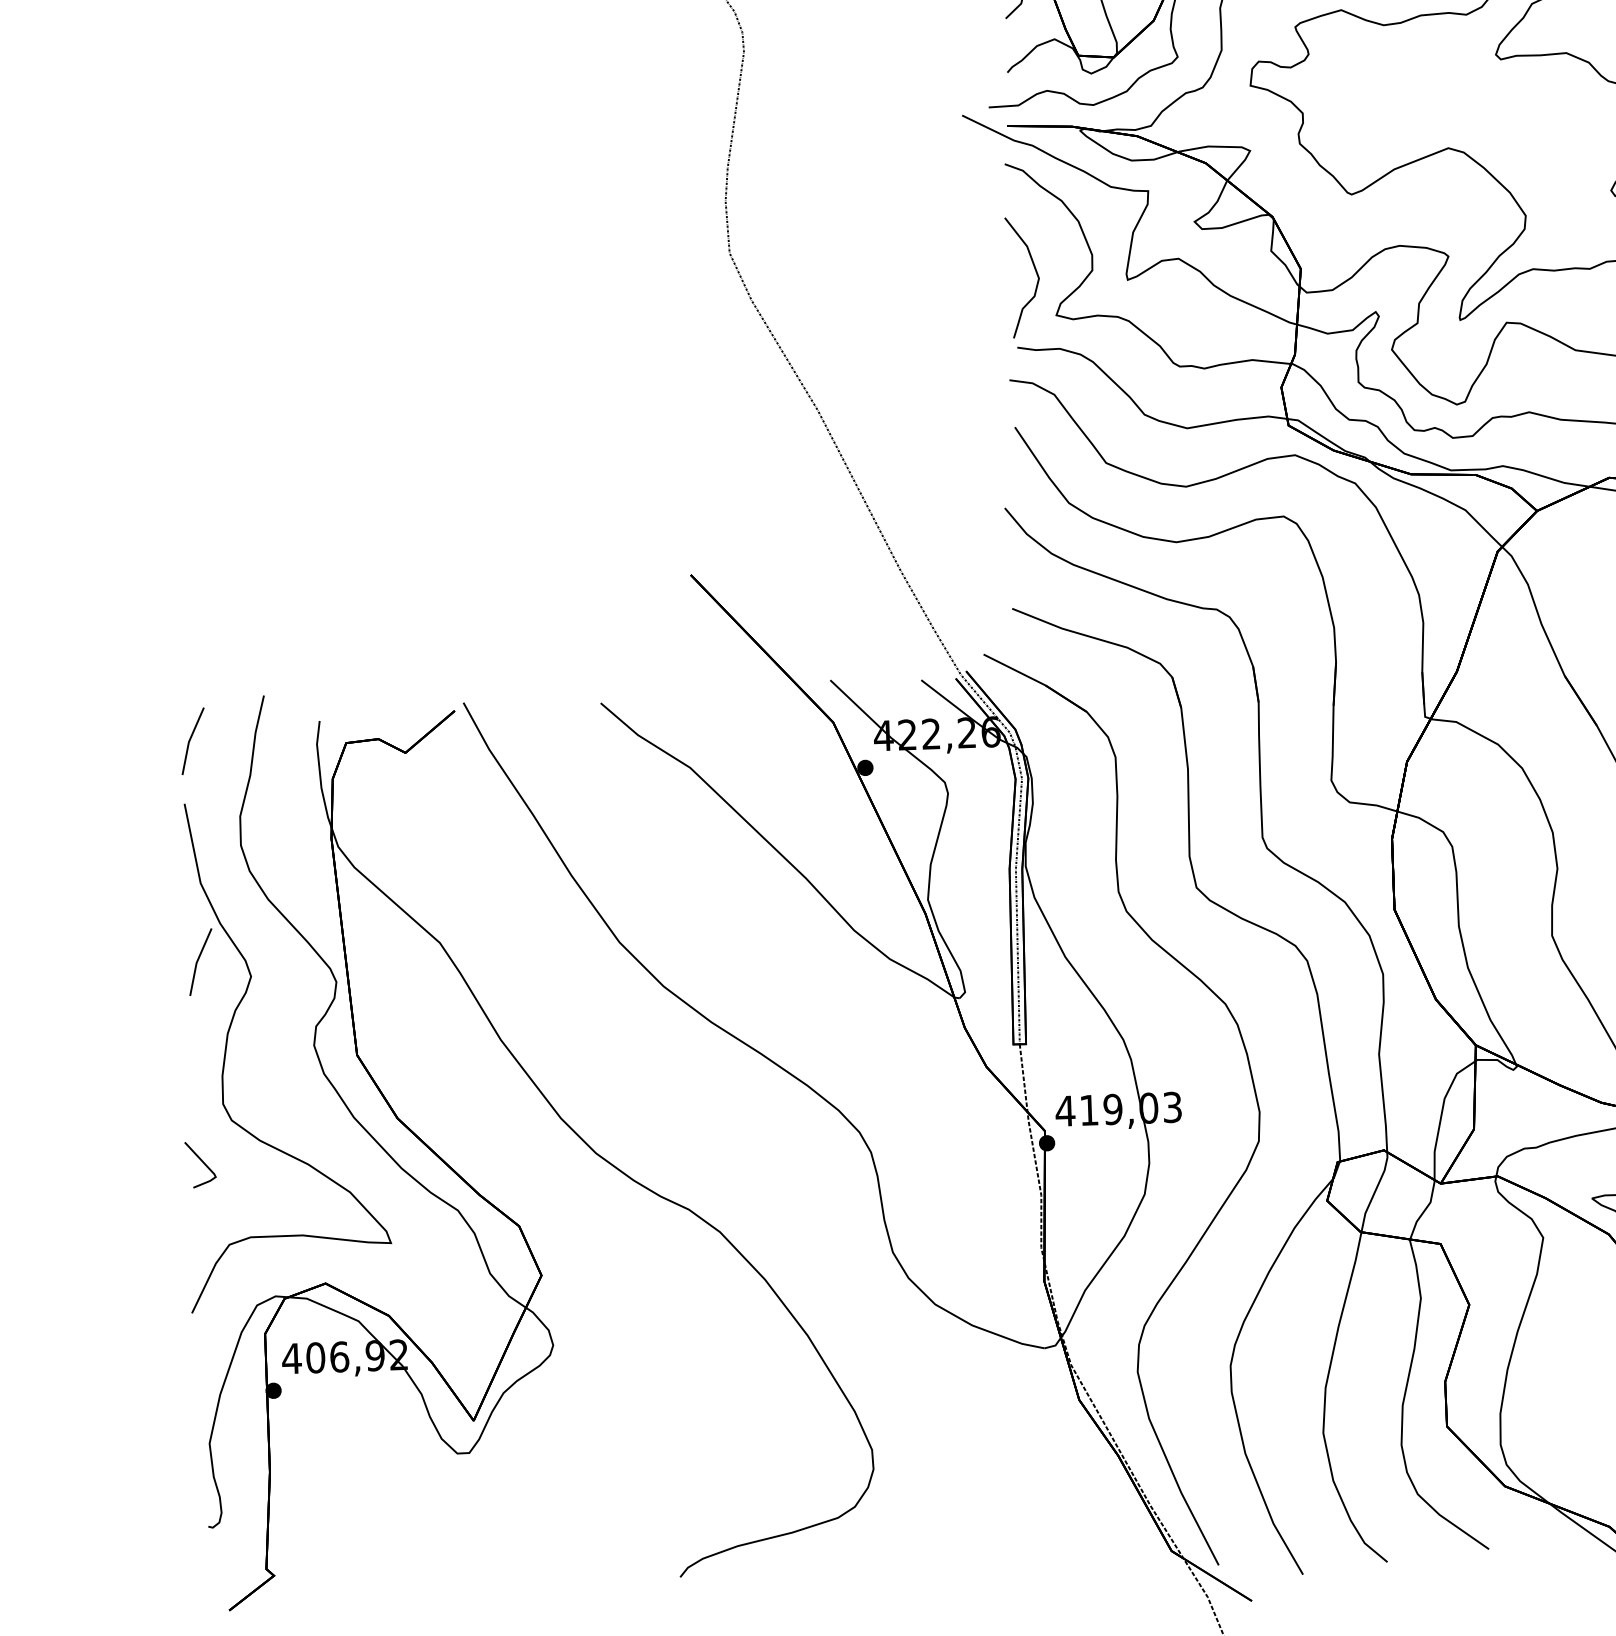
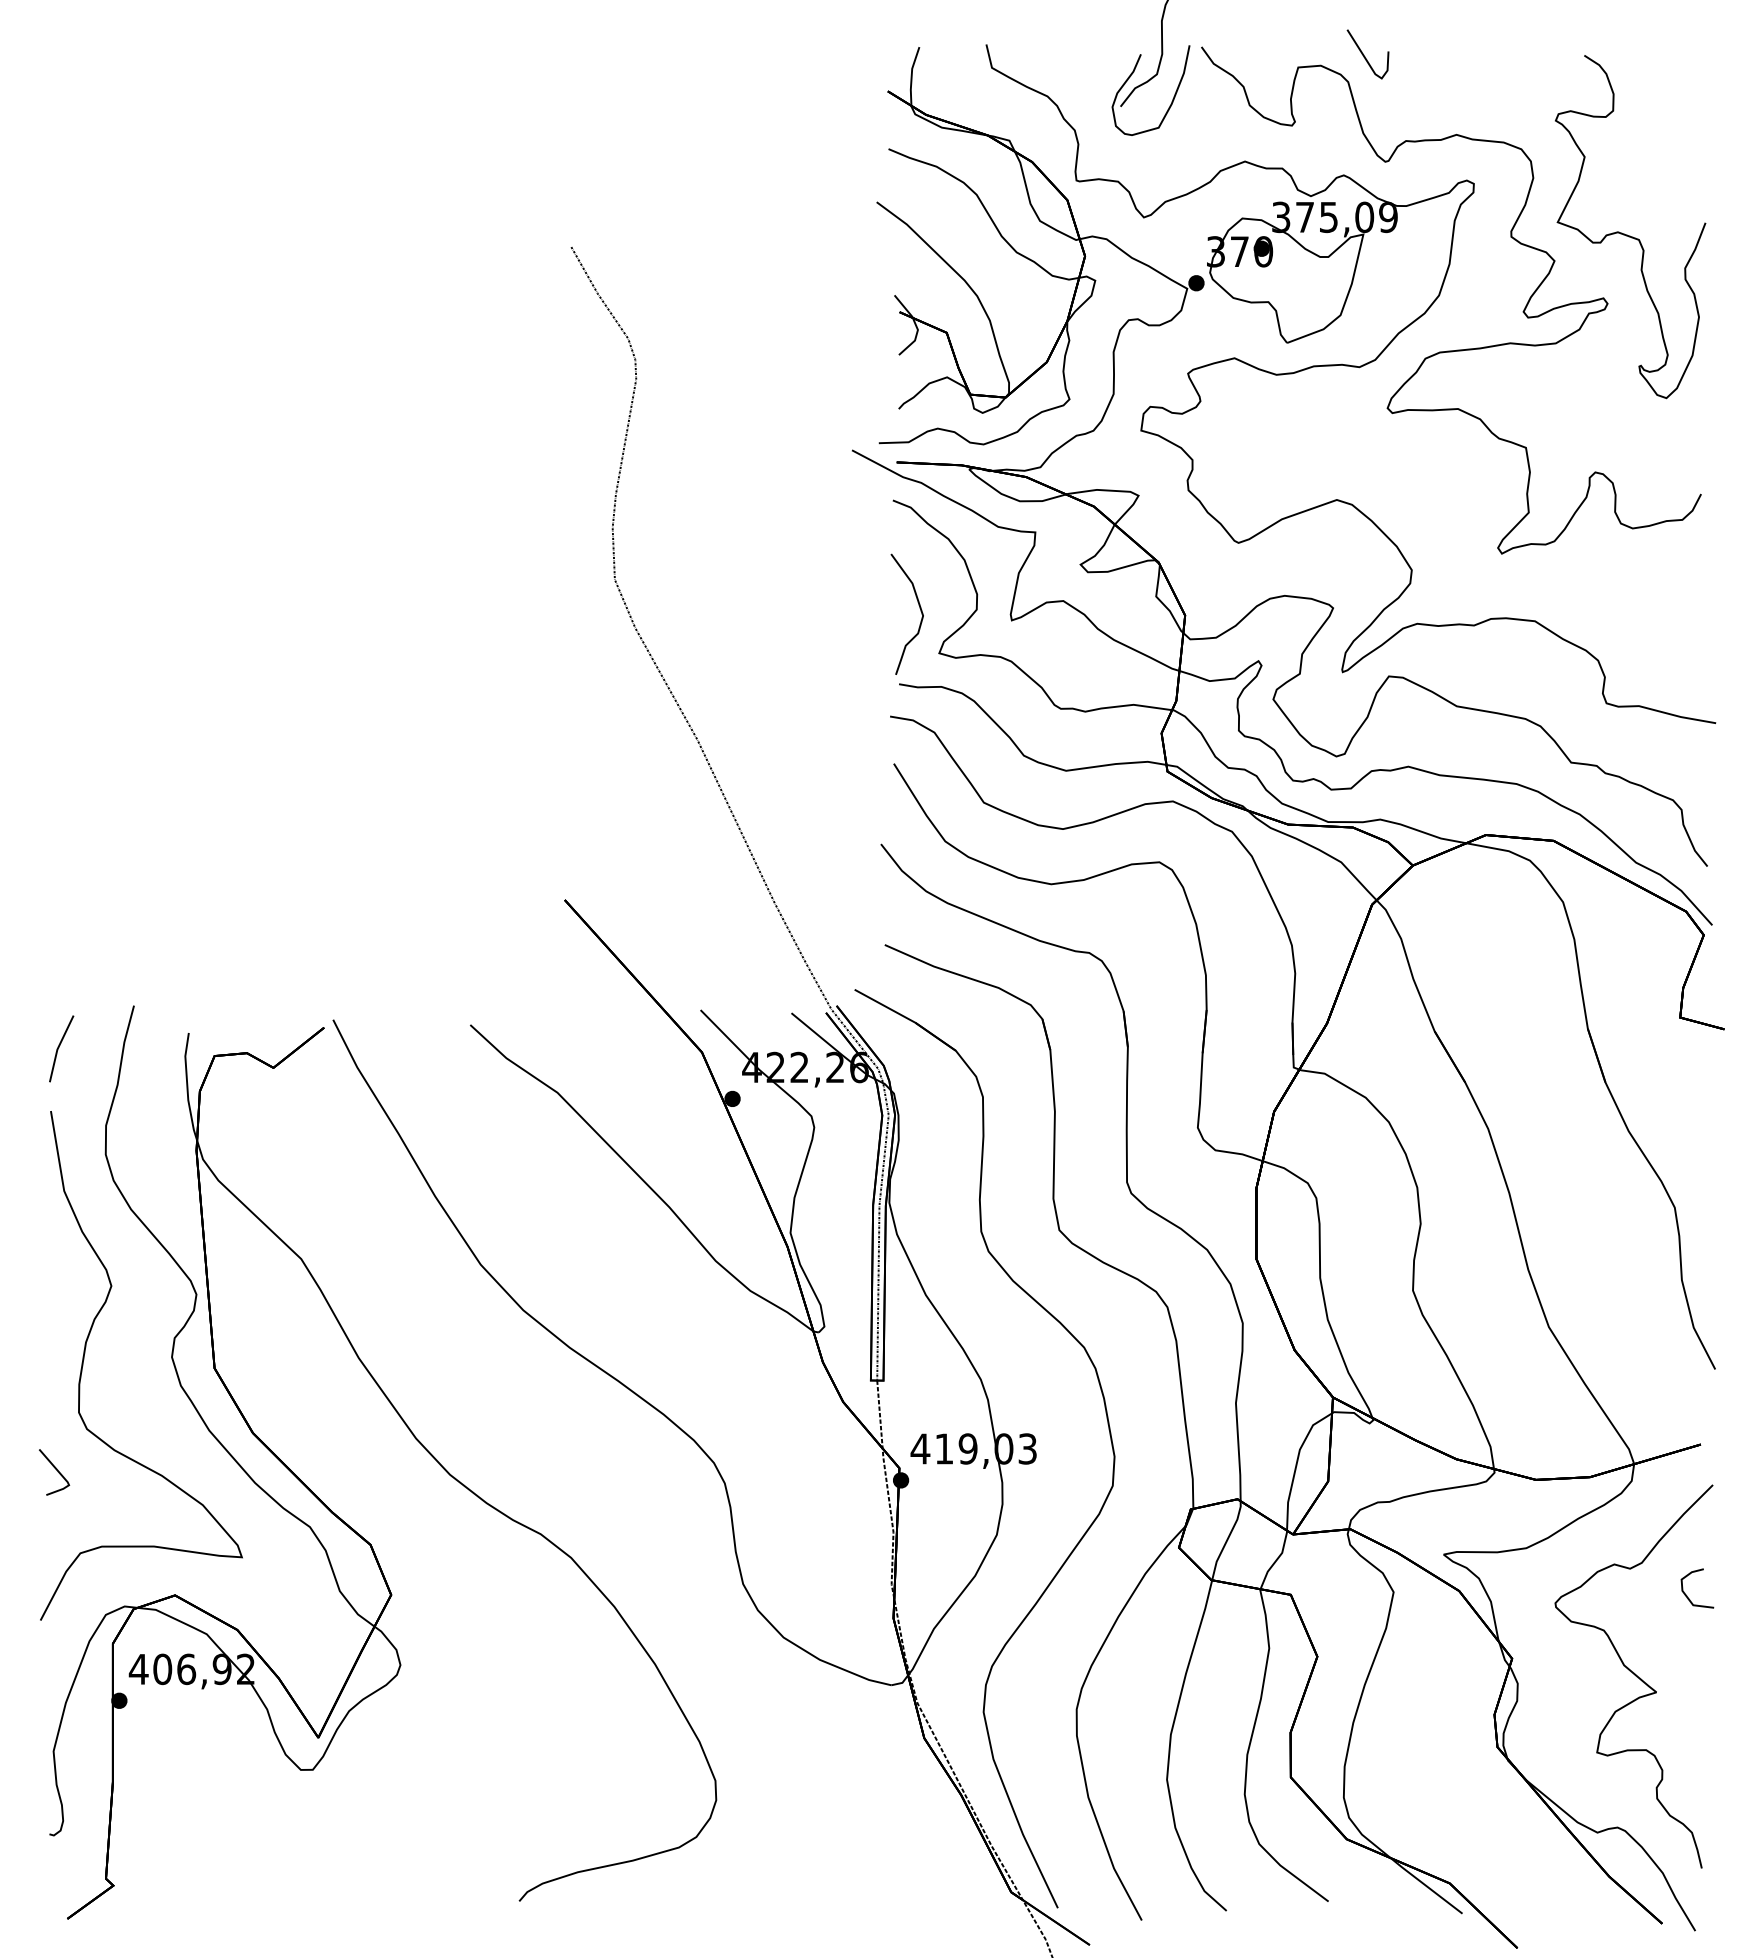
line: (198, 960) -> (59, 1268), removed

